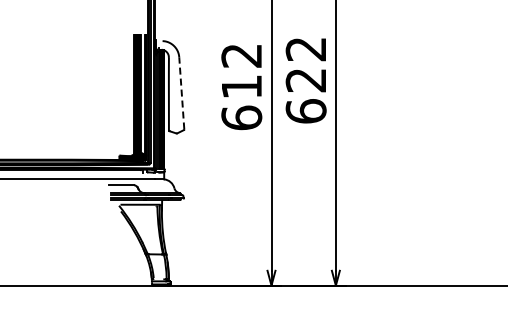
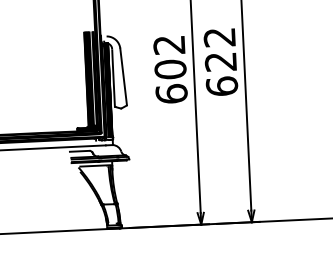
text: (241, 86) -> (170, 69), 612 -> 602
line: (181, 92) -> (123, 76), dashed -> solid

